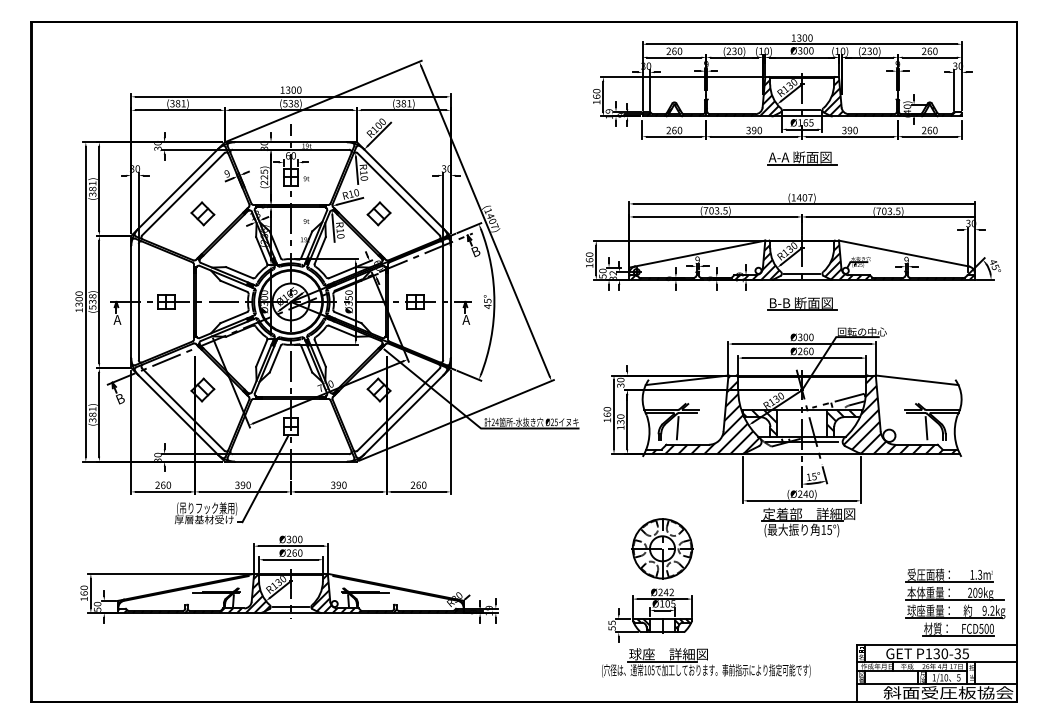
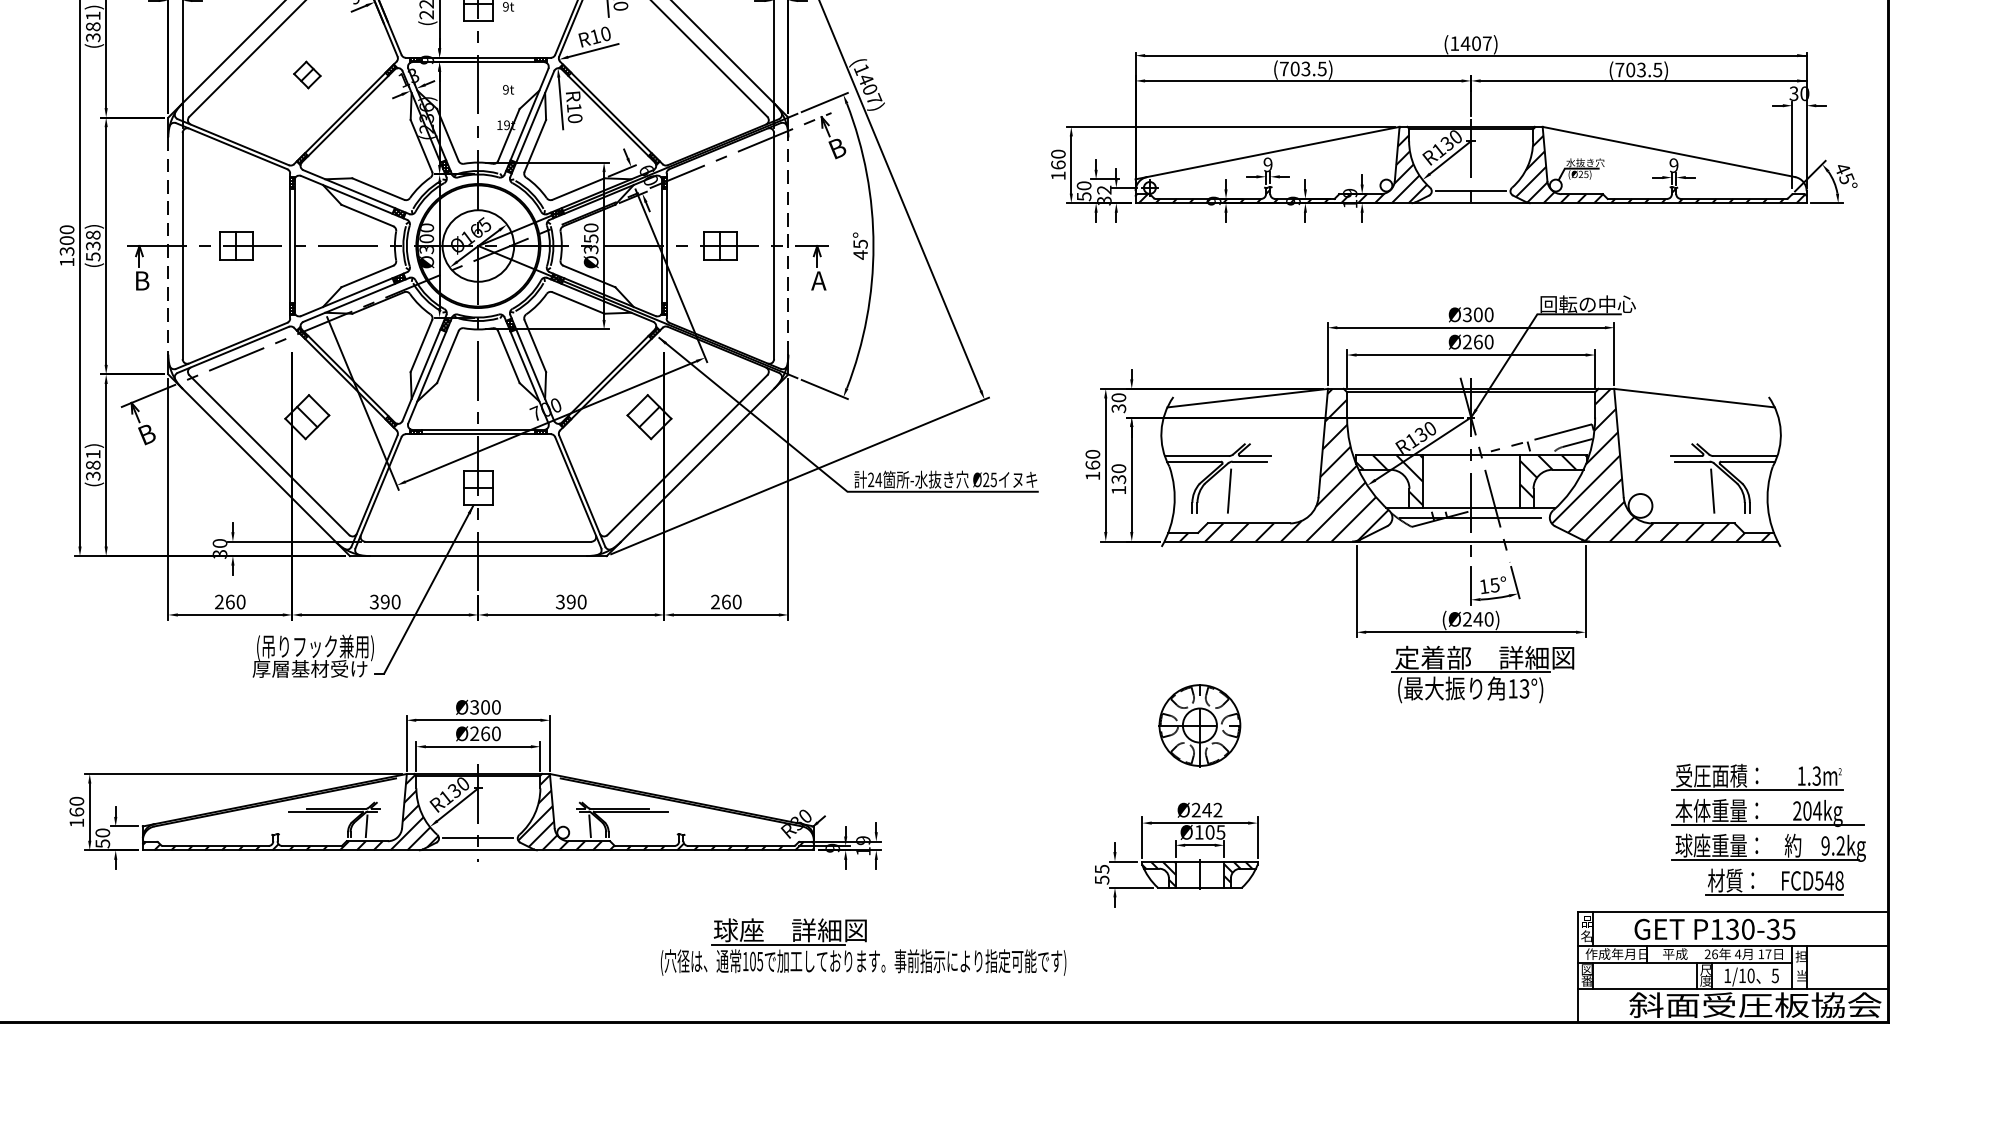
part: (202, 213) -> (306, 74), size x0.6
part: (378, 213) -> (648, 74), removed
line: (131, 301) -> (168, 245), solid -> dashed
line: (450, 301) -> (788, 245), solid -> dashed
part: (802, 303) -> (1471, 249), removed
text: (117, 319) -> (141, 280), A -> B
text: (829, 529) -> (1524, 687), 15°) -> 13°)
part: (662, 548) -> (1199, 724), size x0.7
text: (980, 592) -> (1817, 810), 209kg -> 204kg
text: (988, 628) -> (1833, 880), FCD500 -> FCD548
part: (706, 662) -> (863, 946), moved

